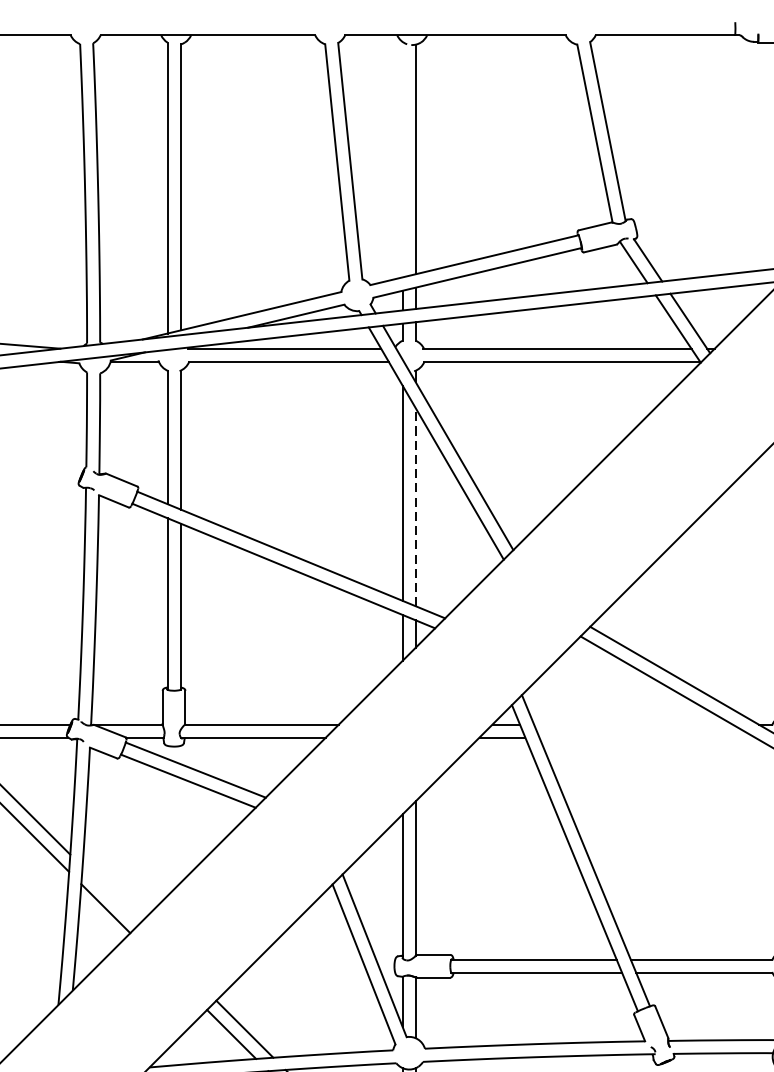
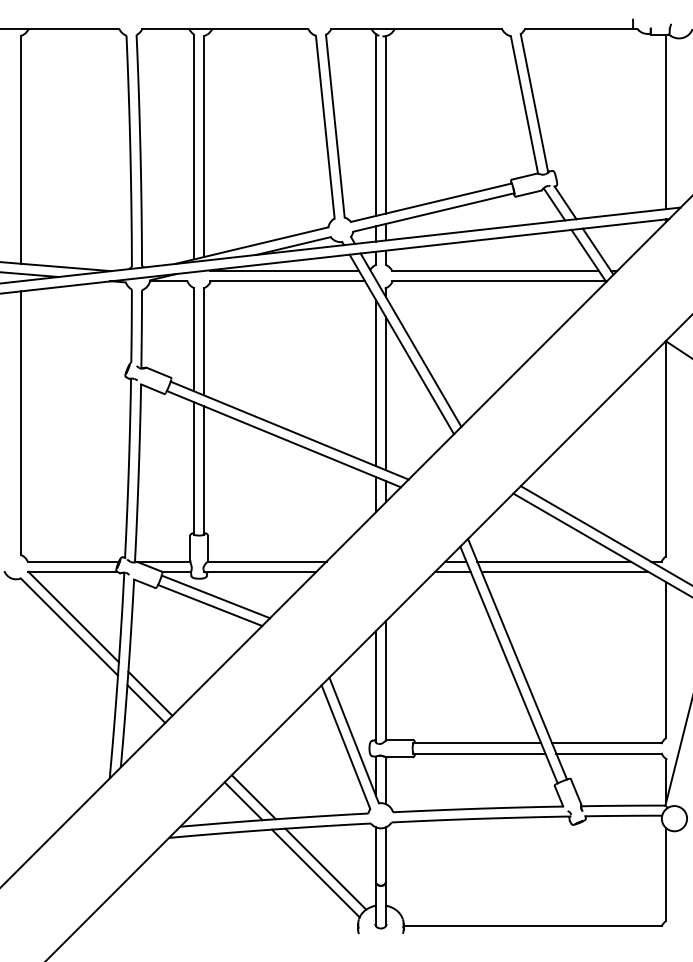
line: (402, 159) -> (375, 124), added
line: (415, 506) -> (385, 393), dashed -> solid
line: (632, 724) -> (553, 561), added
line: (646, 737) -> (564, 571), added
line: (111, 895) -> (150, 693), added

